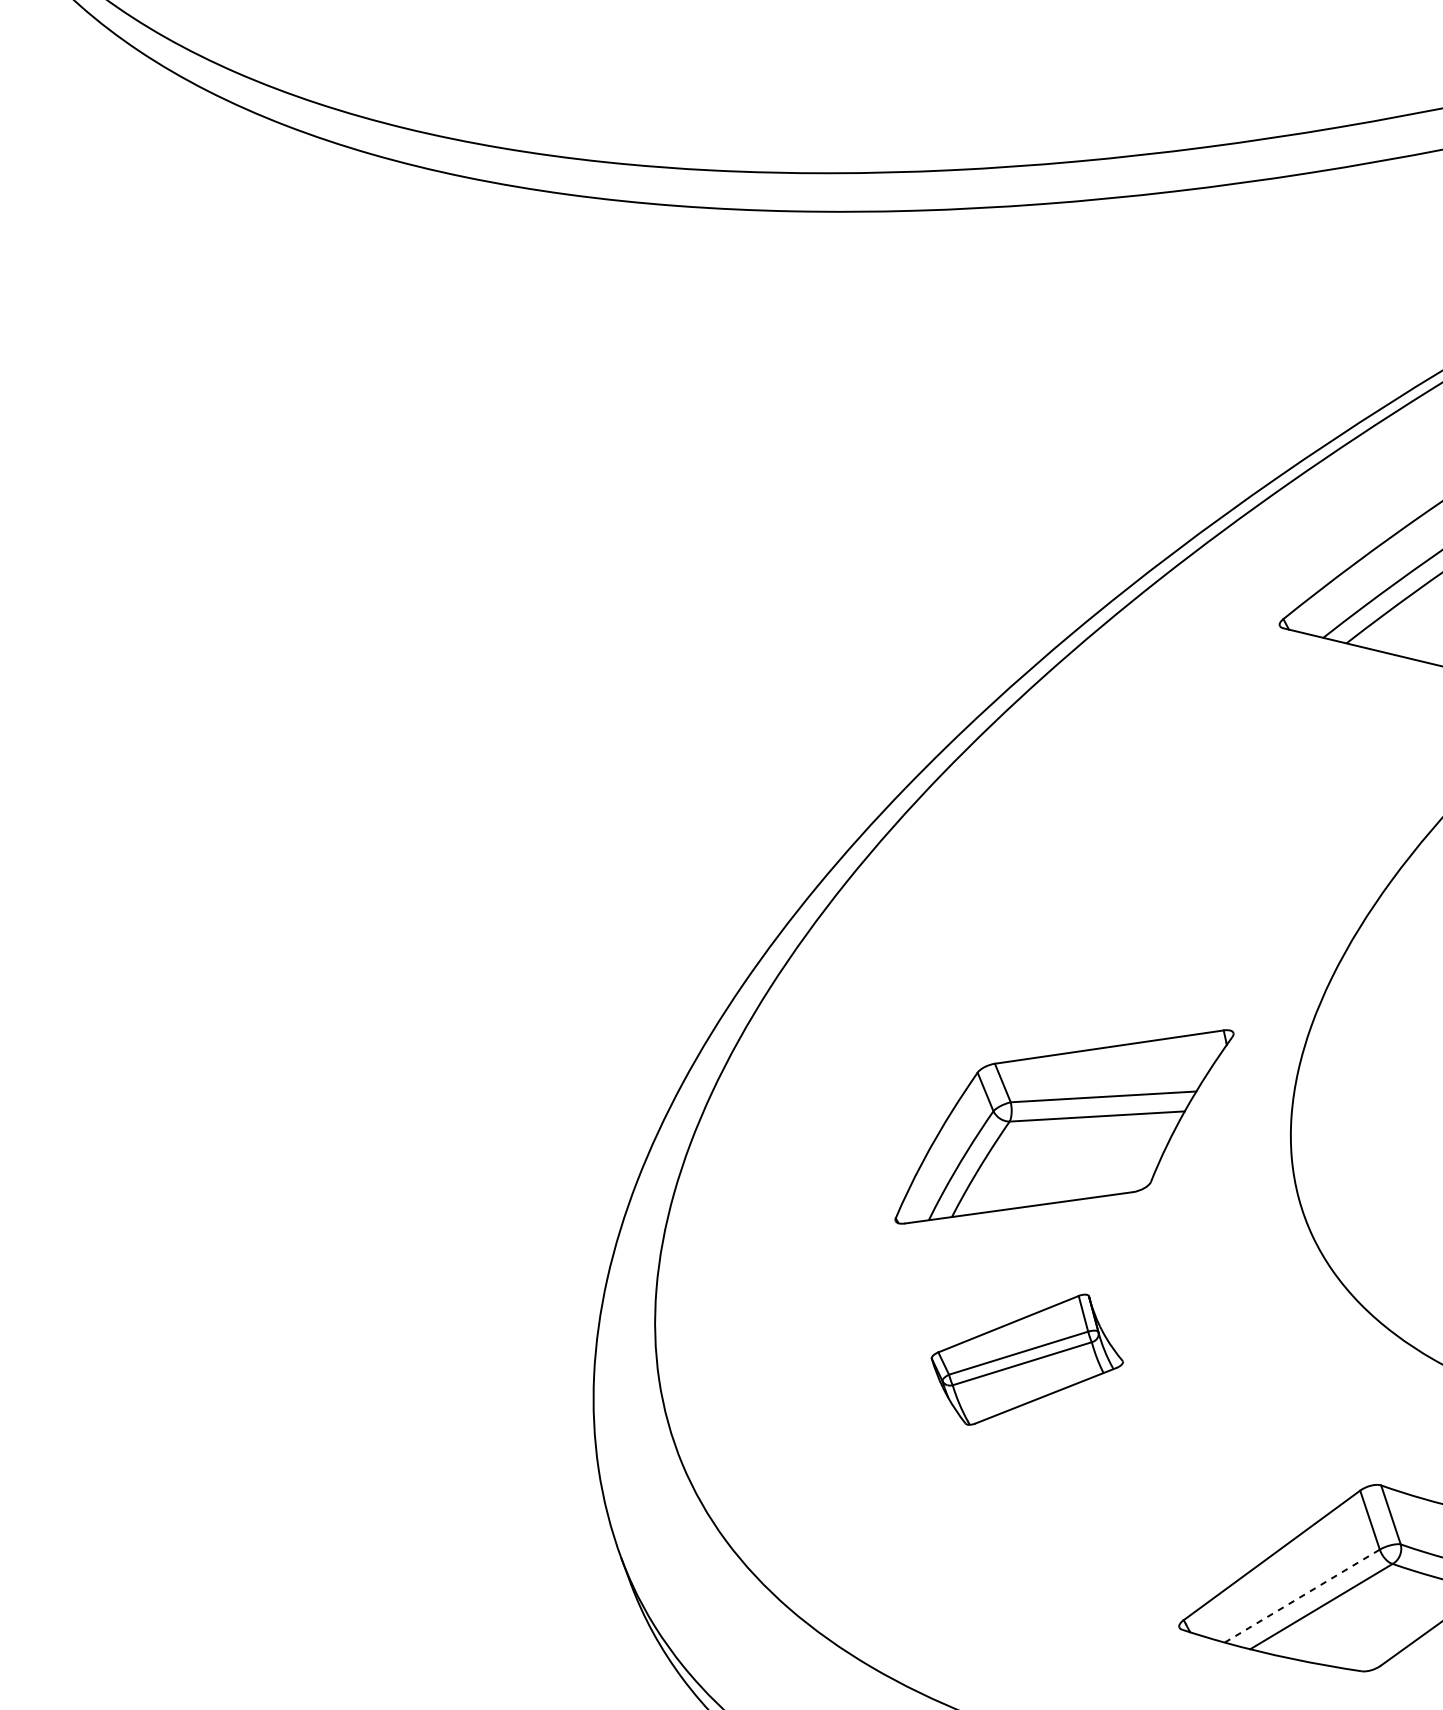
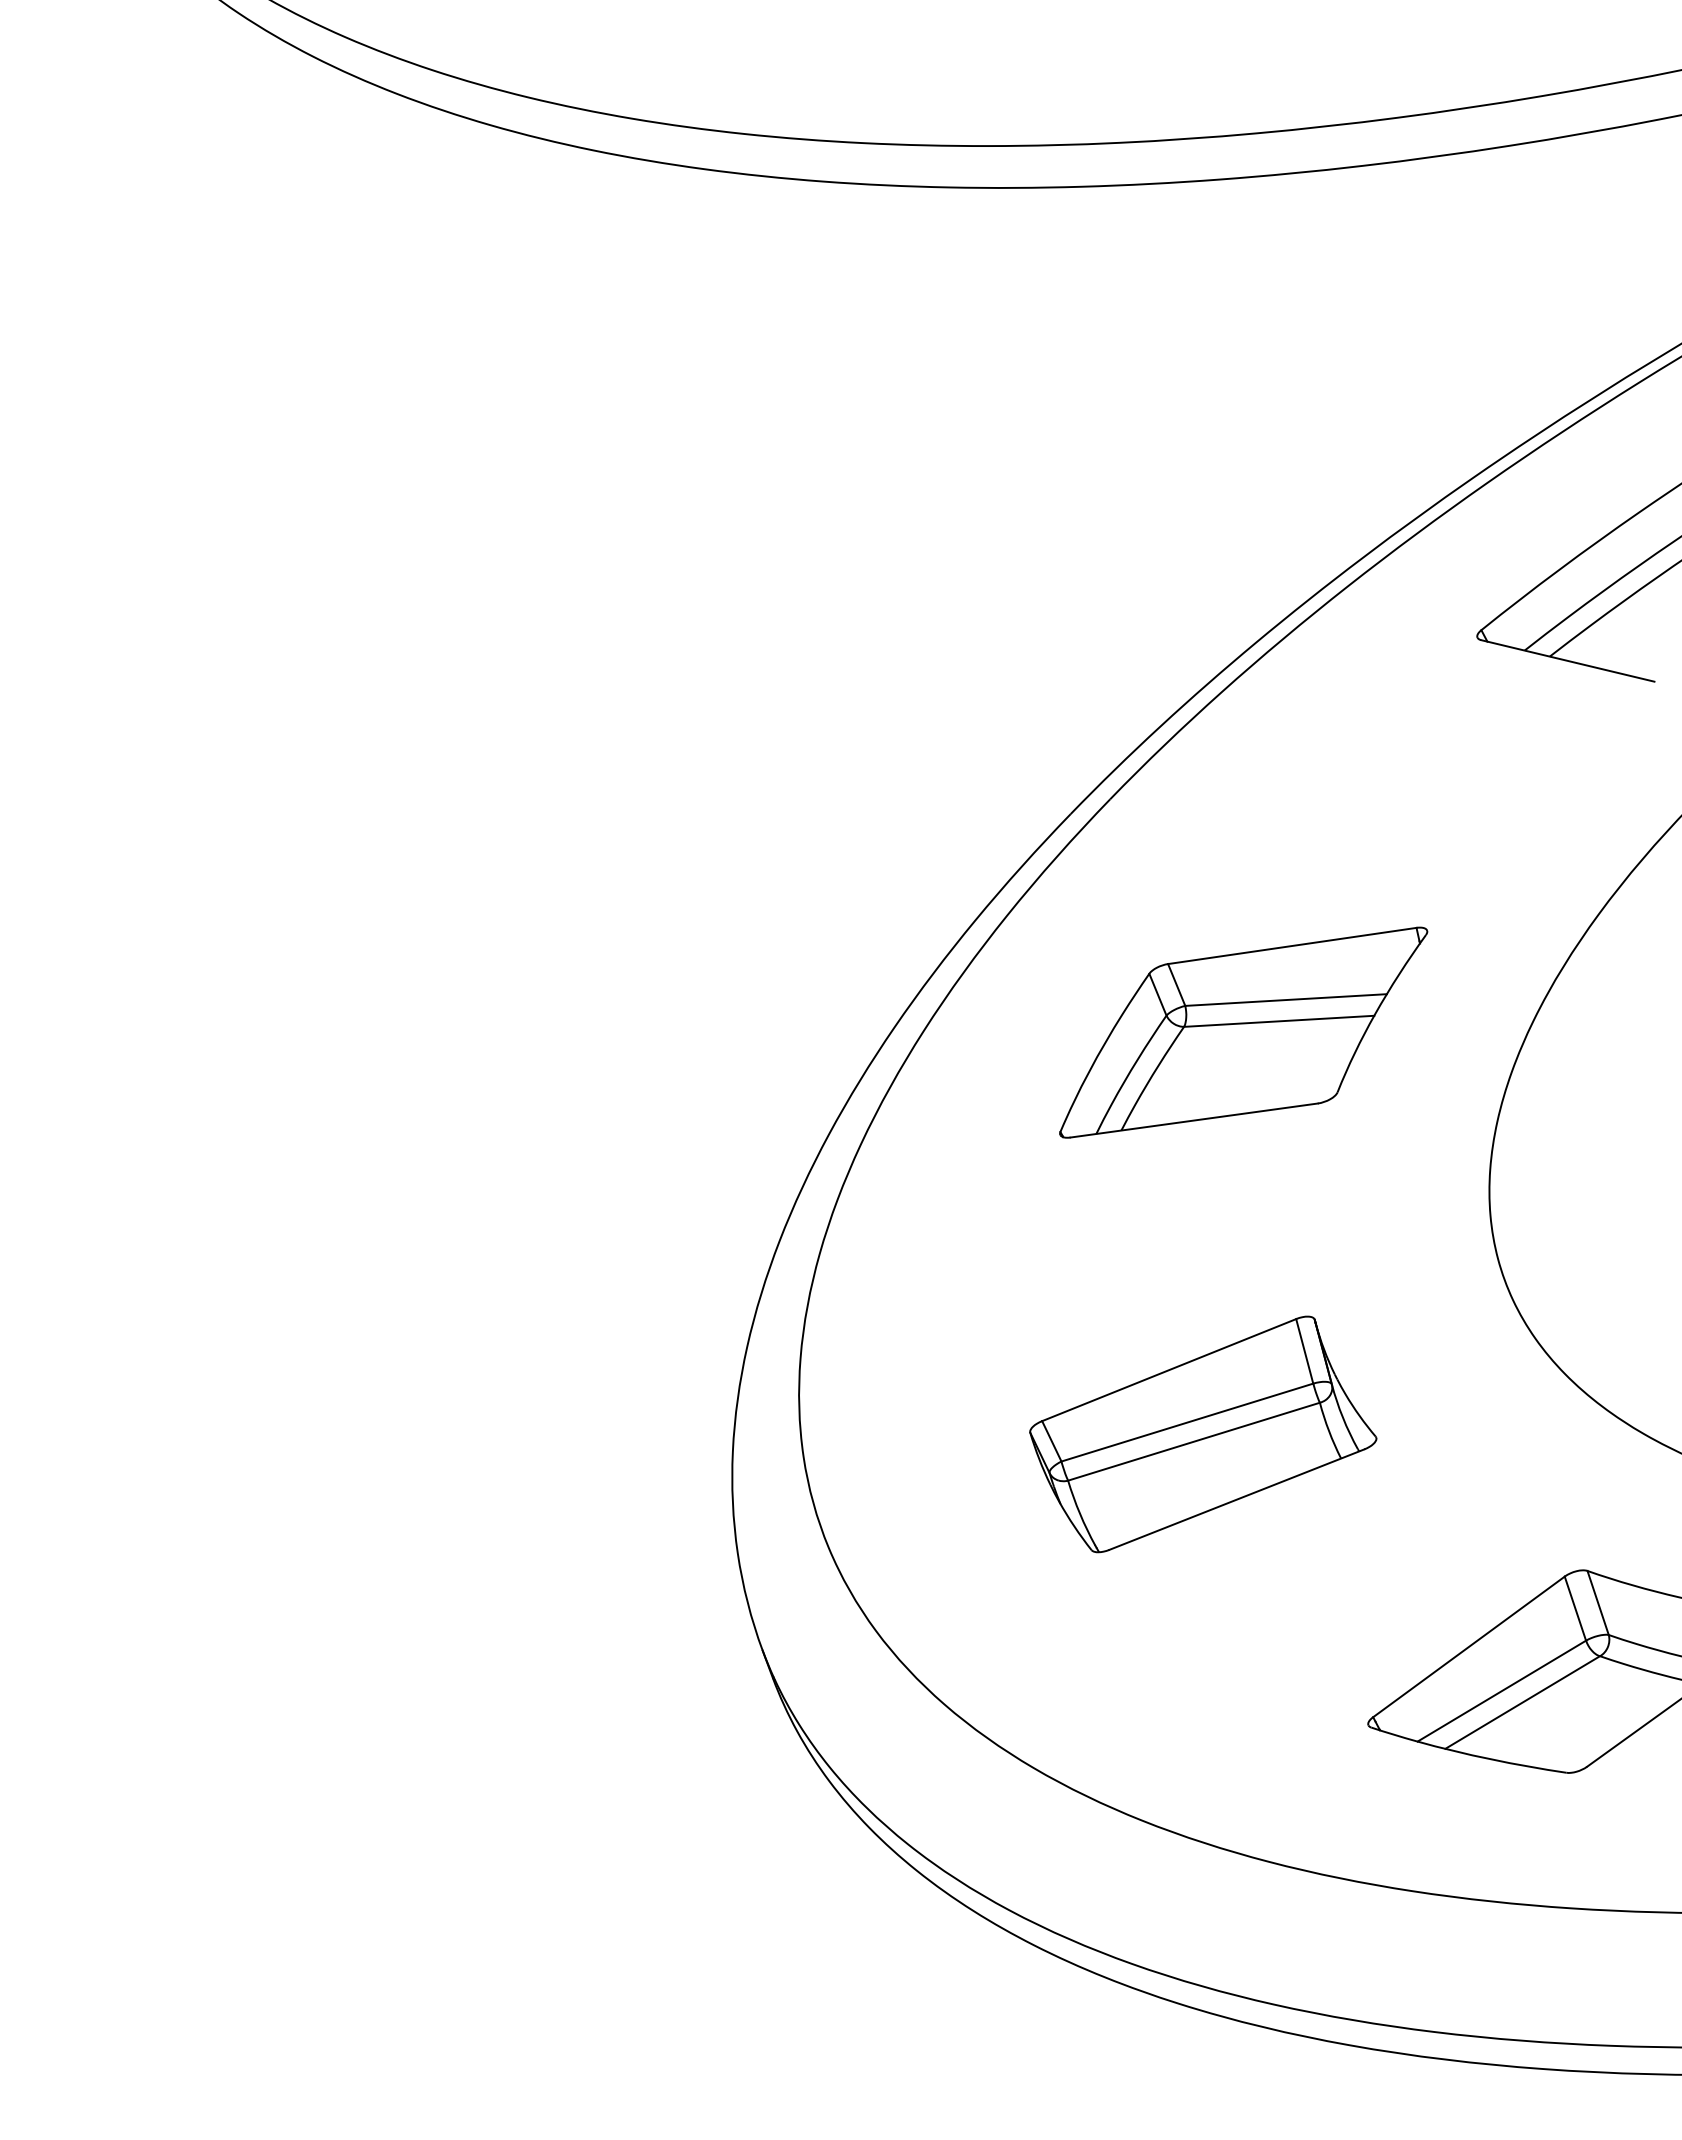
part: (1064, 1126) -> (1243, 1032), moved
part: (1027, 1359) -> (1203, 1434), size x1.67
line: (1302, 1595) -> (1502, 1690), dashed -> solid

